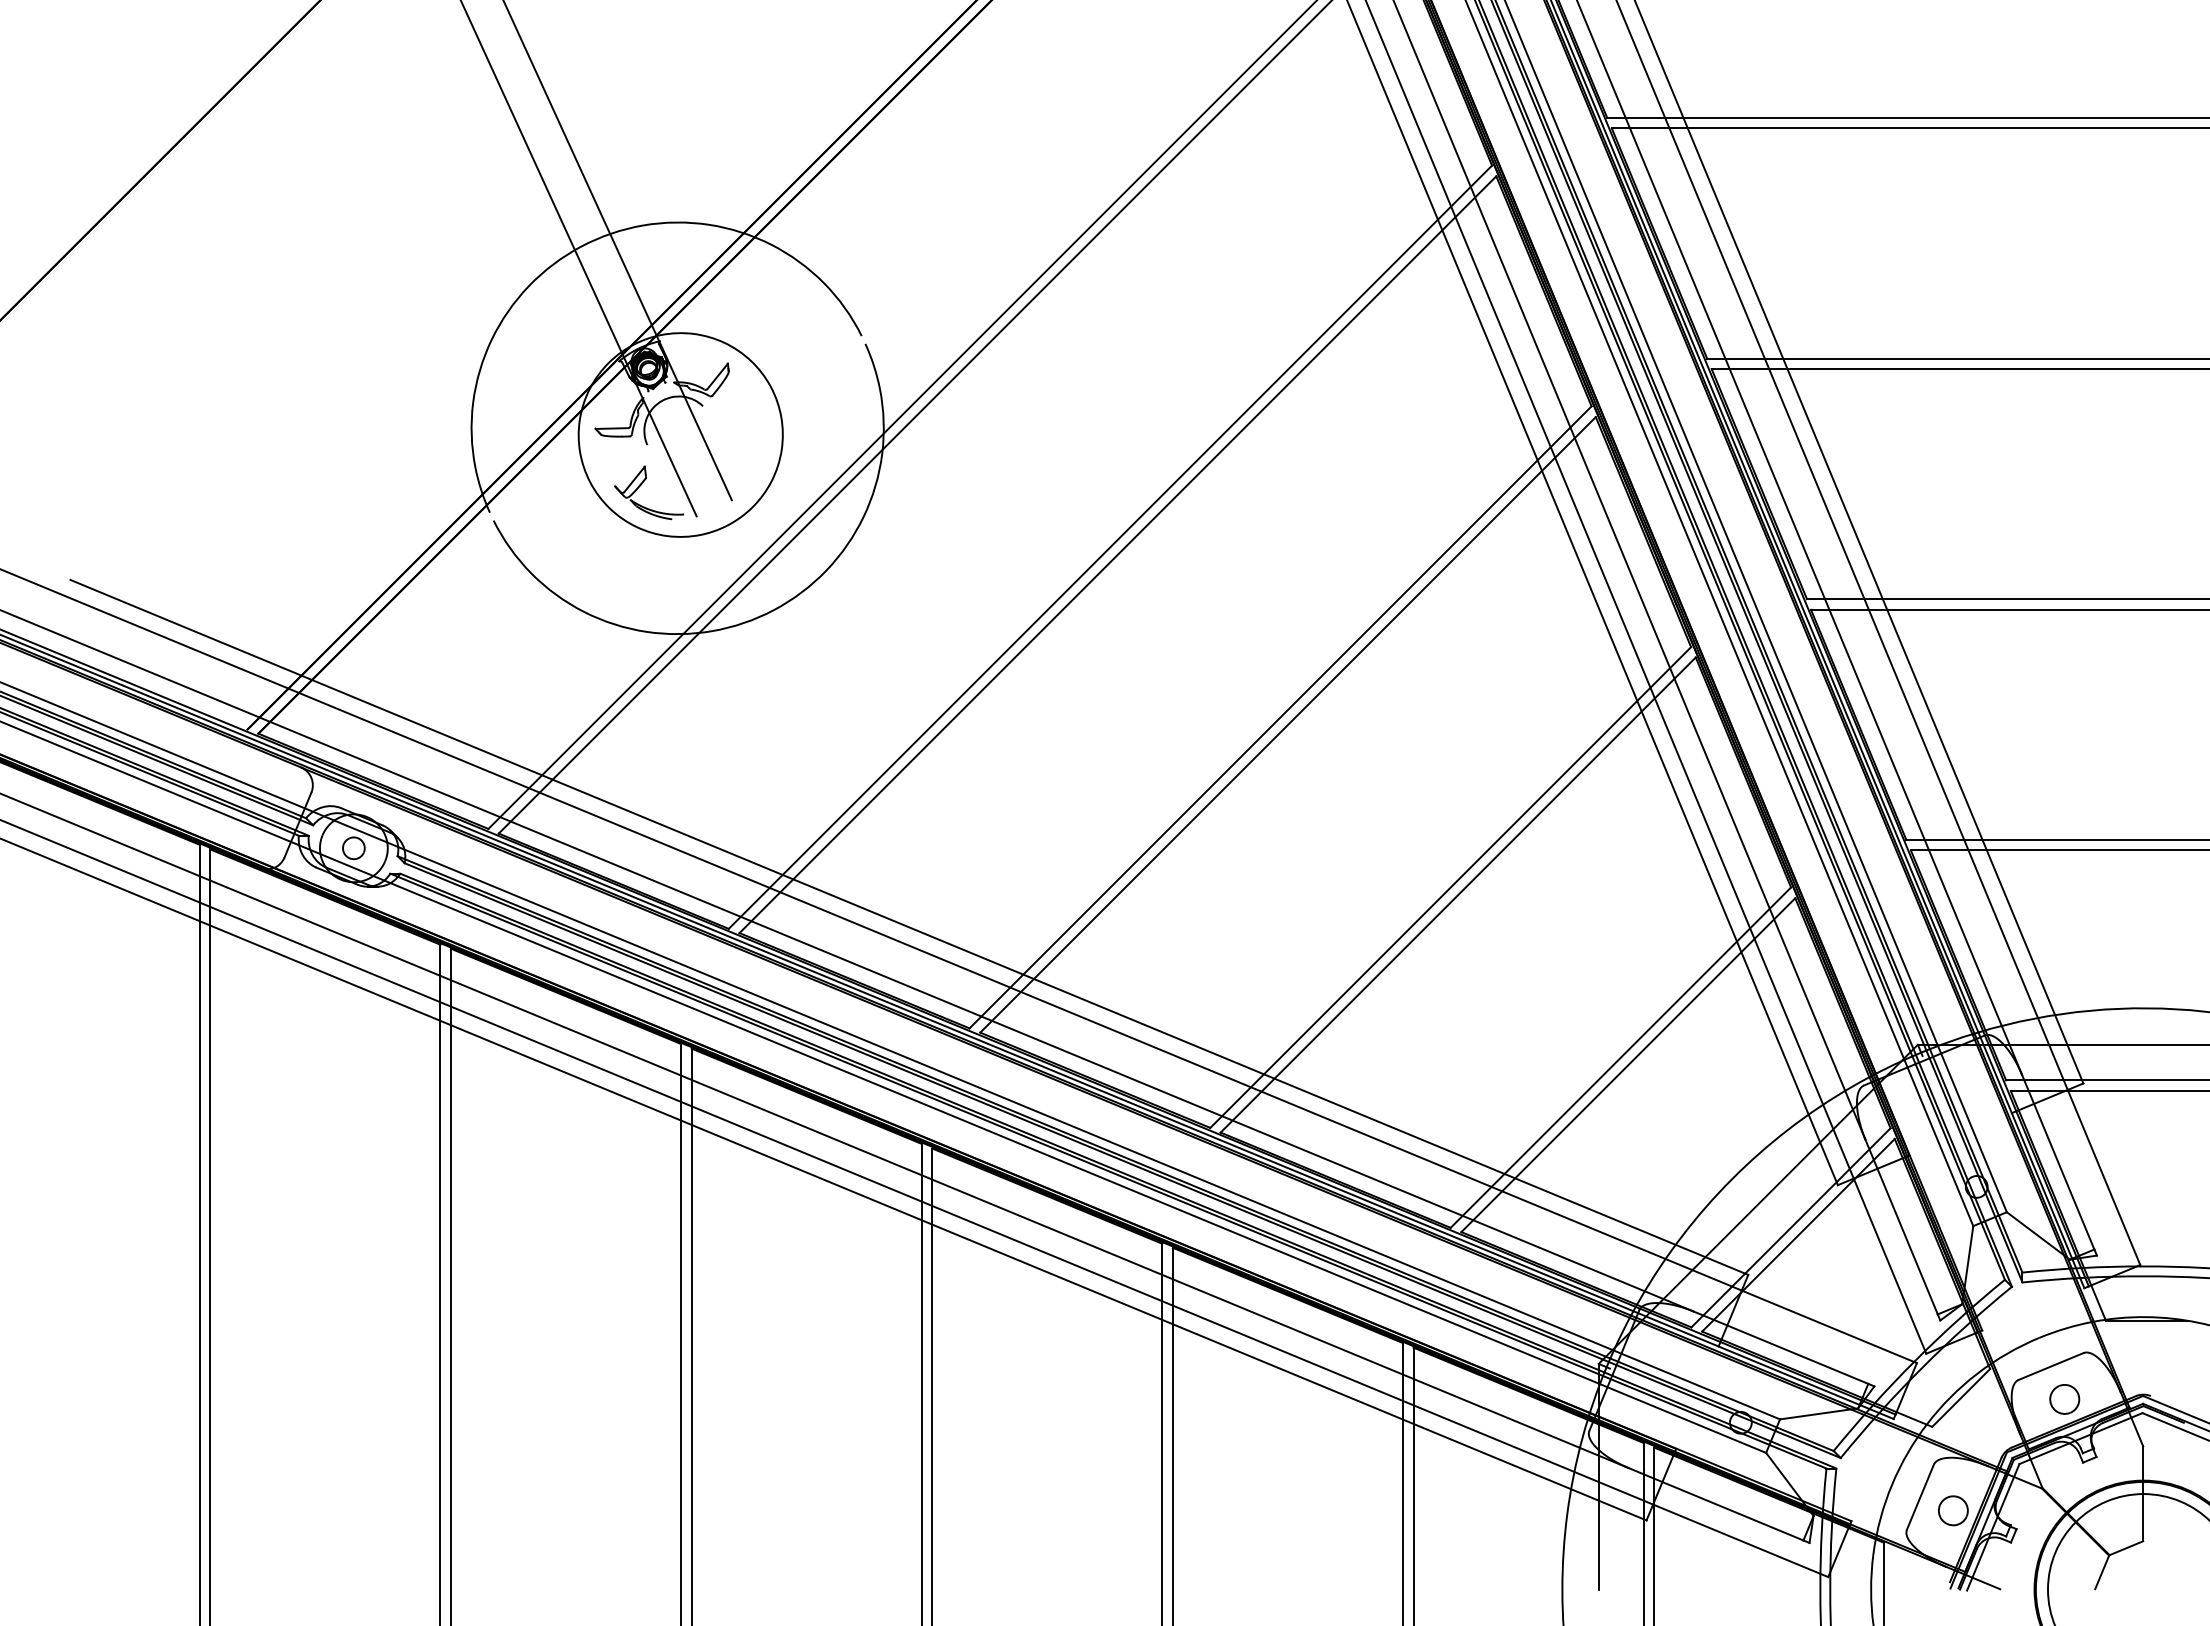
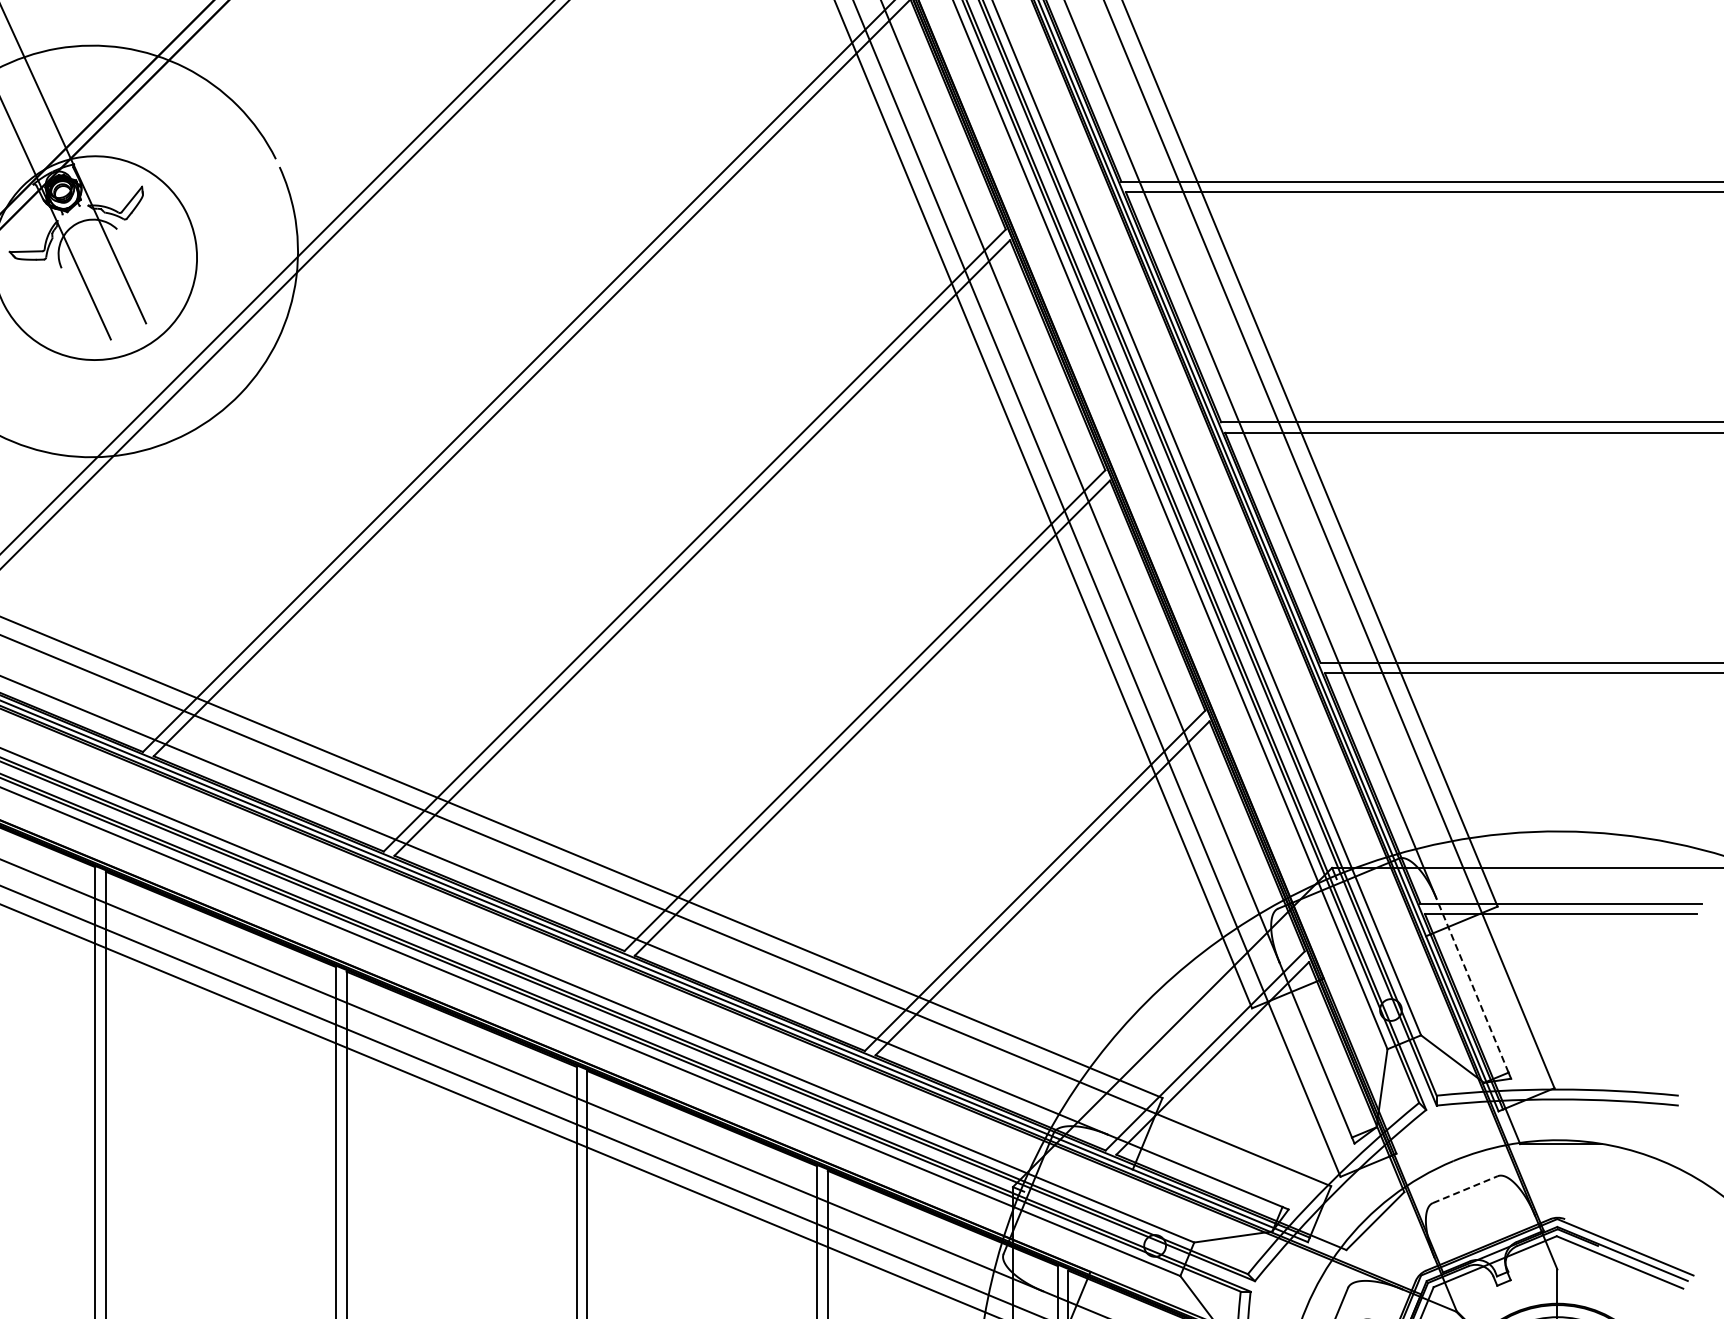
part: (642, 484) -> (56, 307), removed
line: (2058, 1162) -> (1472, 985), solid -> dashed
line: (2051, 1366) -> (1465, 1189), solid -> dashed
part: (2064, 1399) -> (1478, 1222), removed

